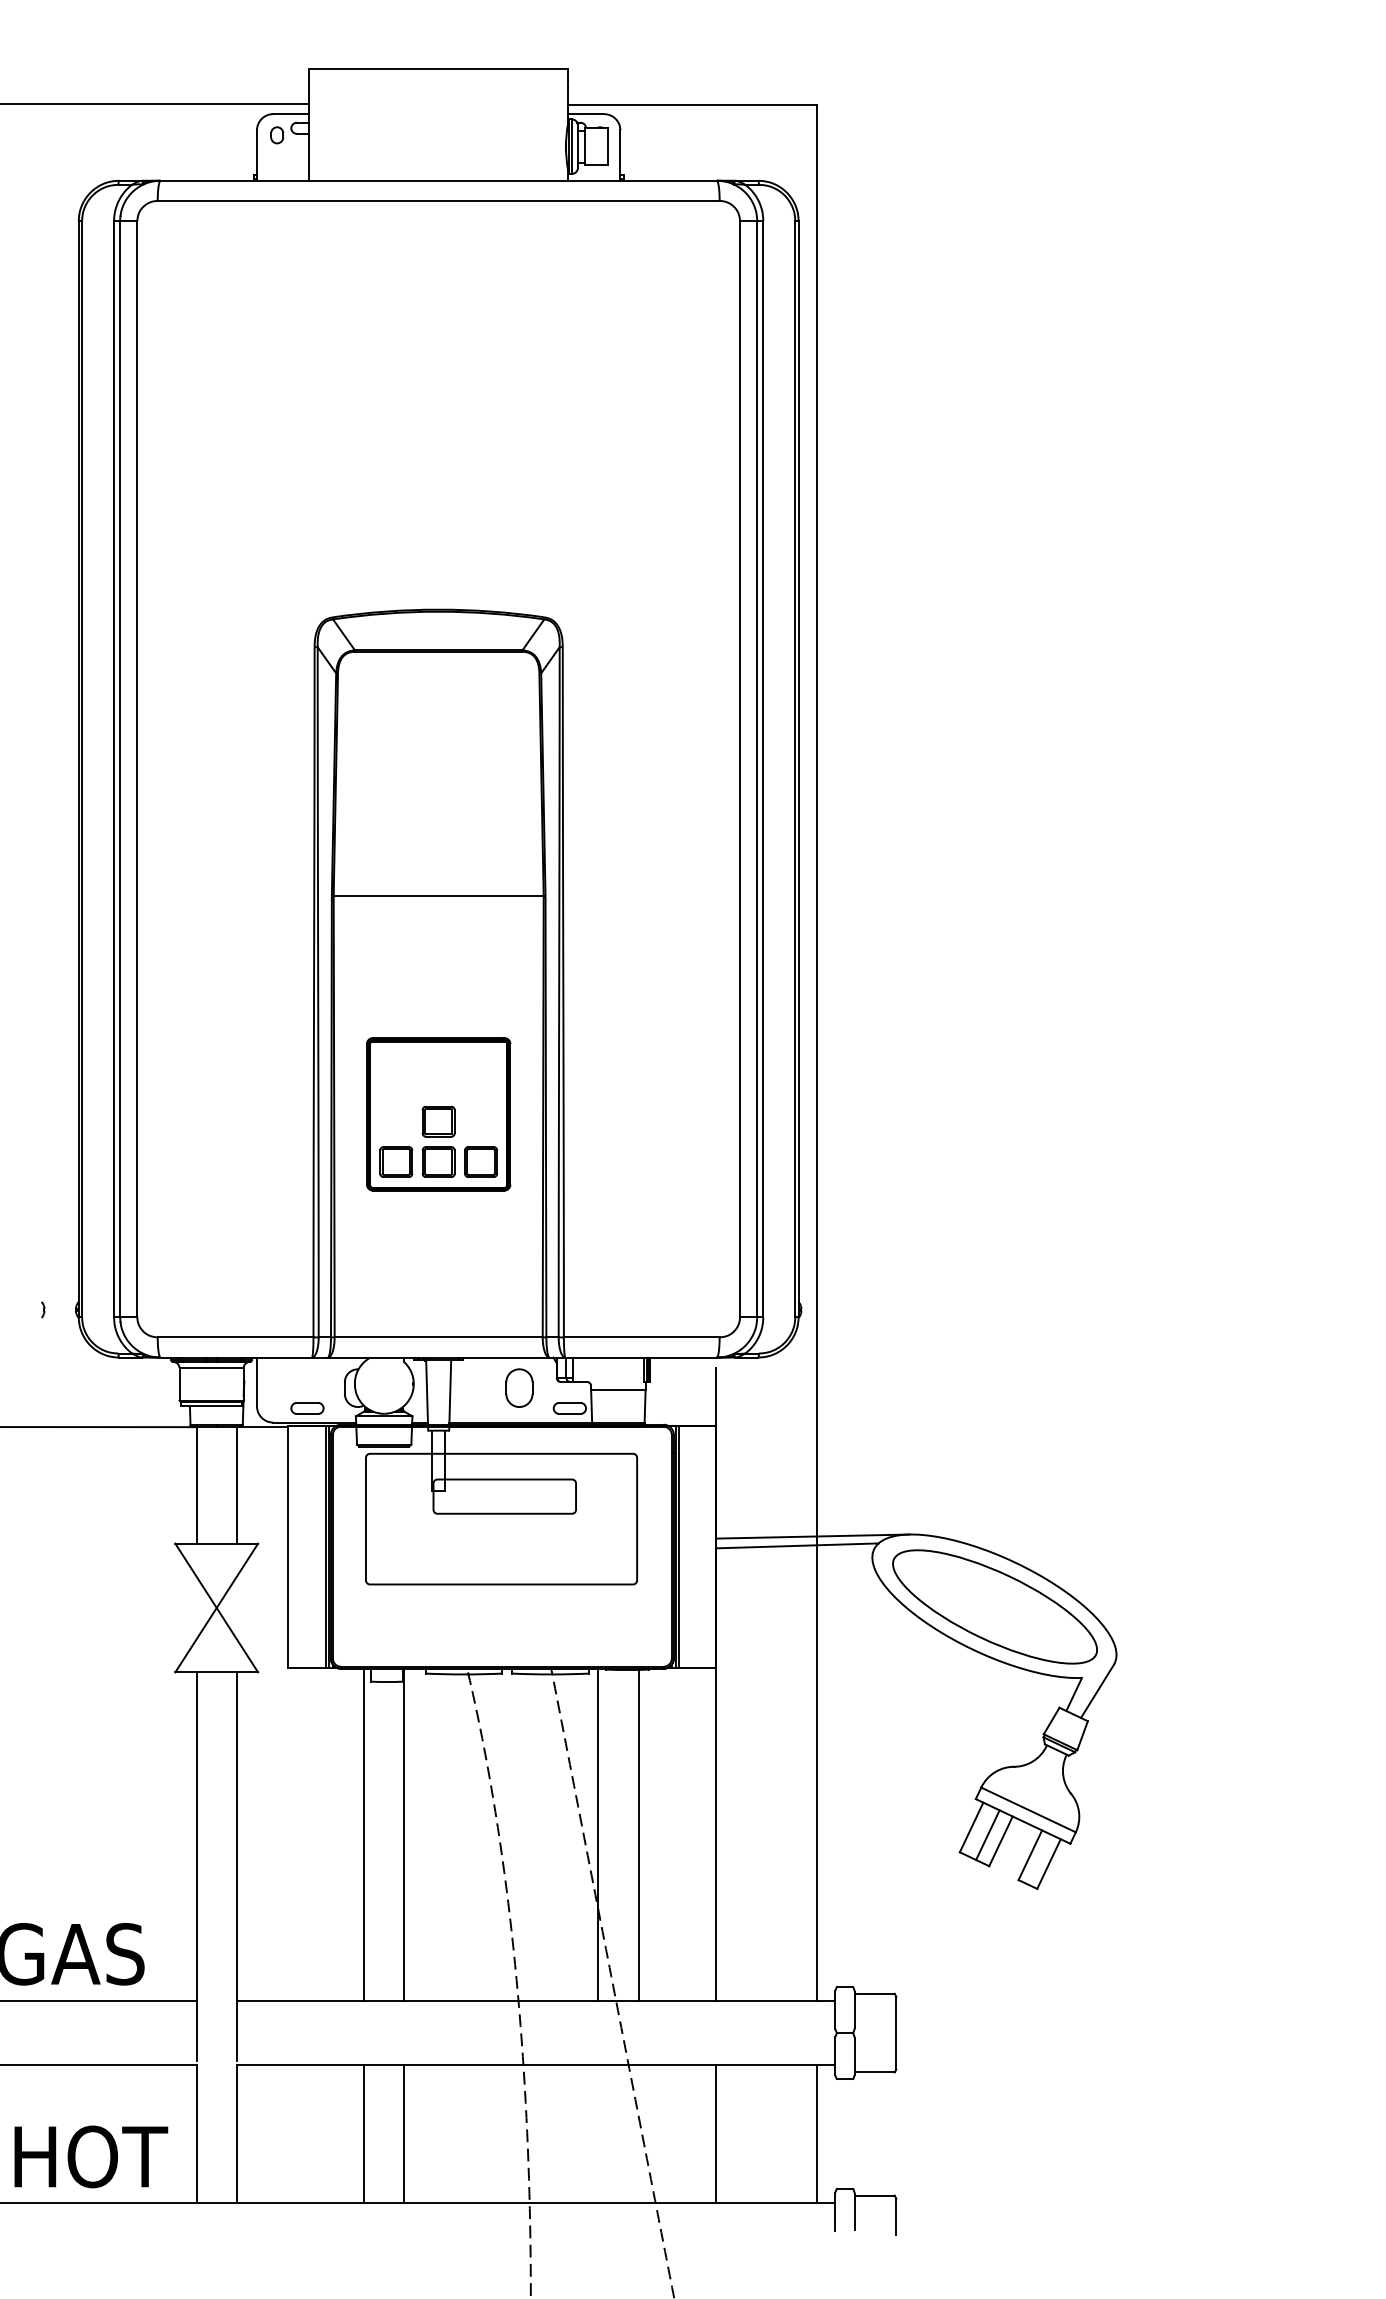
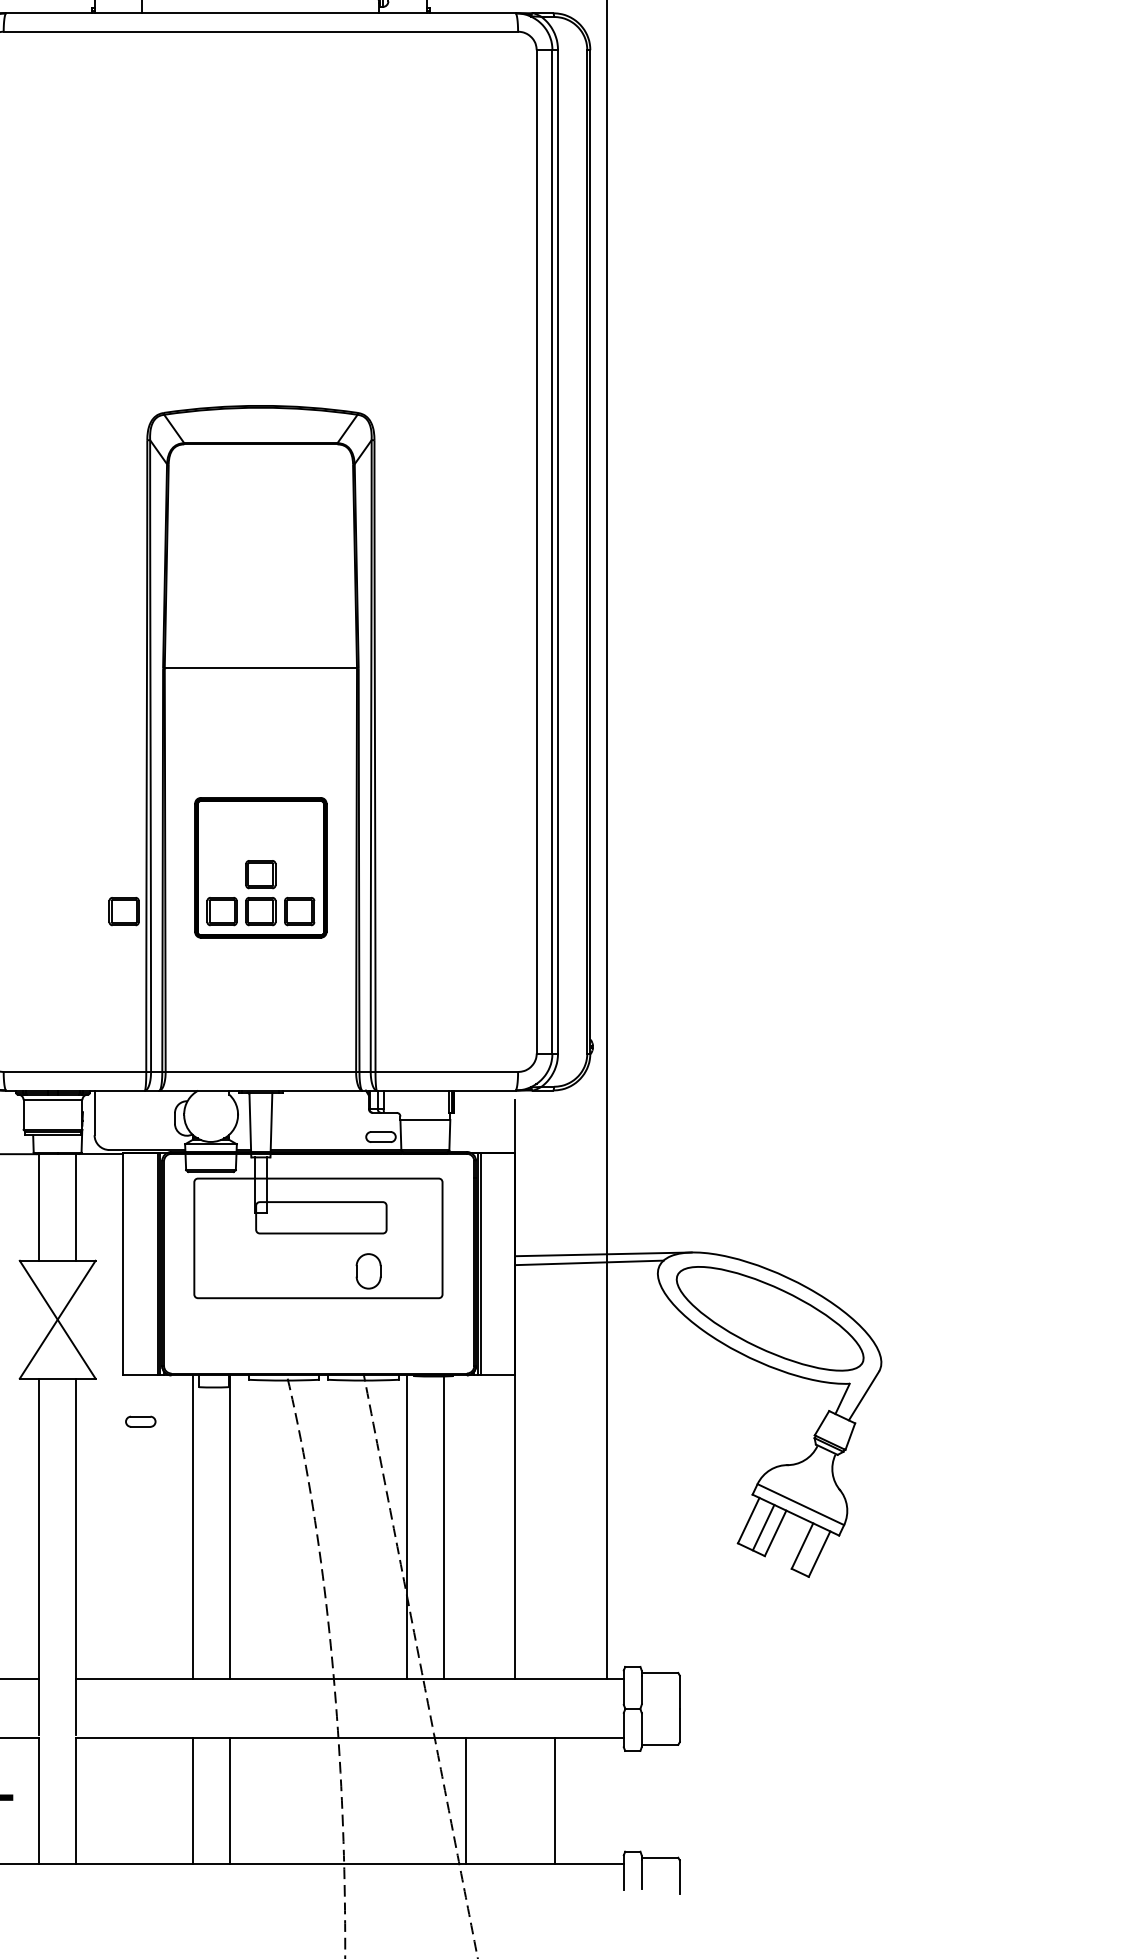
part: (289, 1161) -> (124, 911), added
part: (519, 1387) -> (368, 1270), moved
part: (307, 1408) -> (140, 1421), moved
line: (716, 2133) -> (465, 1800), moved
line: (817, 2133) -> (555, 1800), moved

